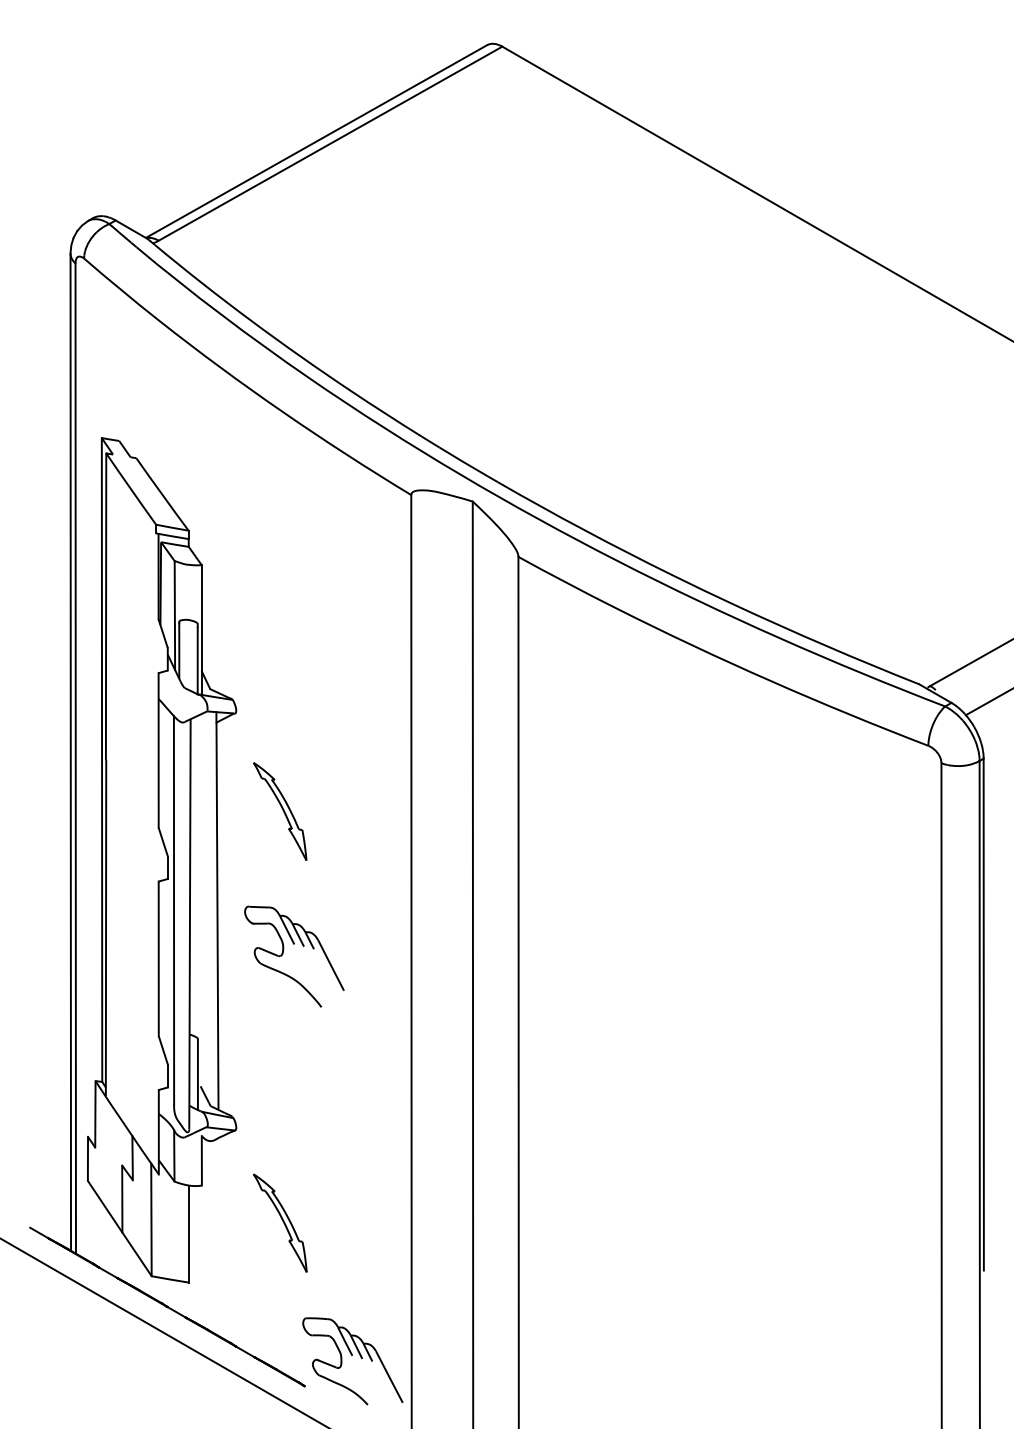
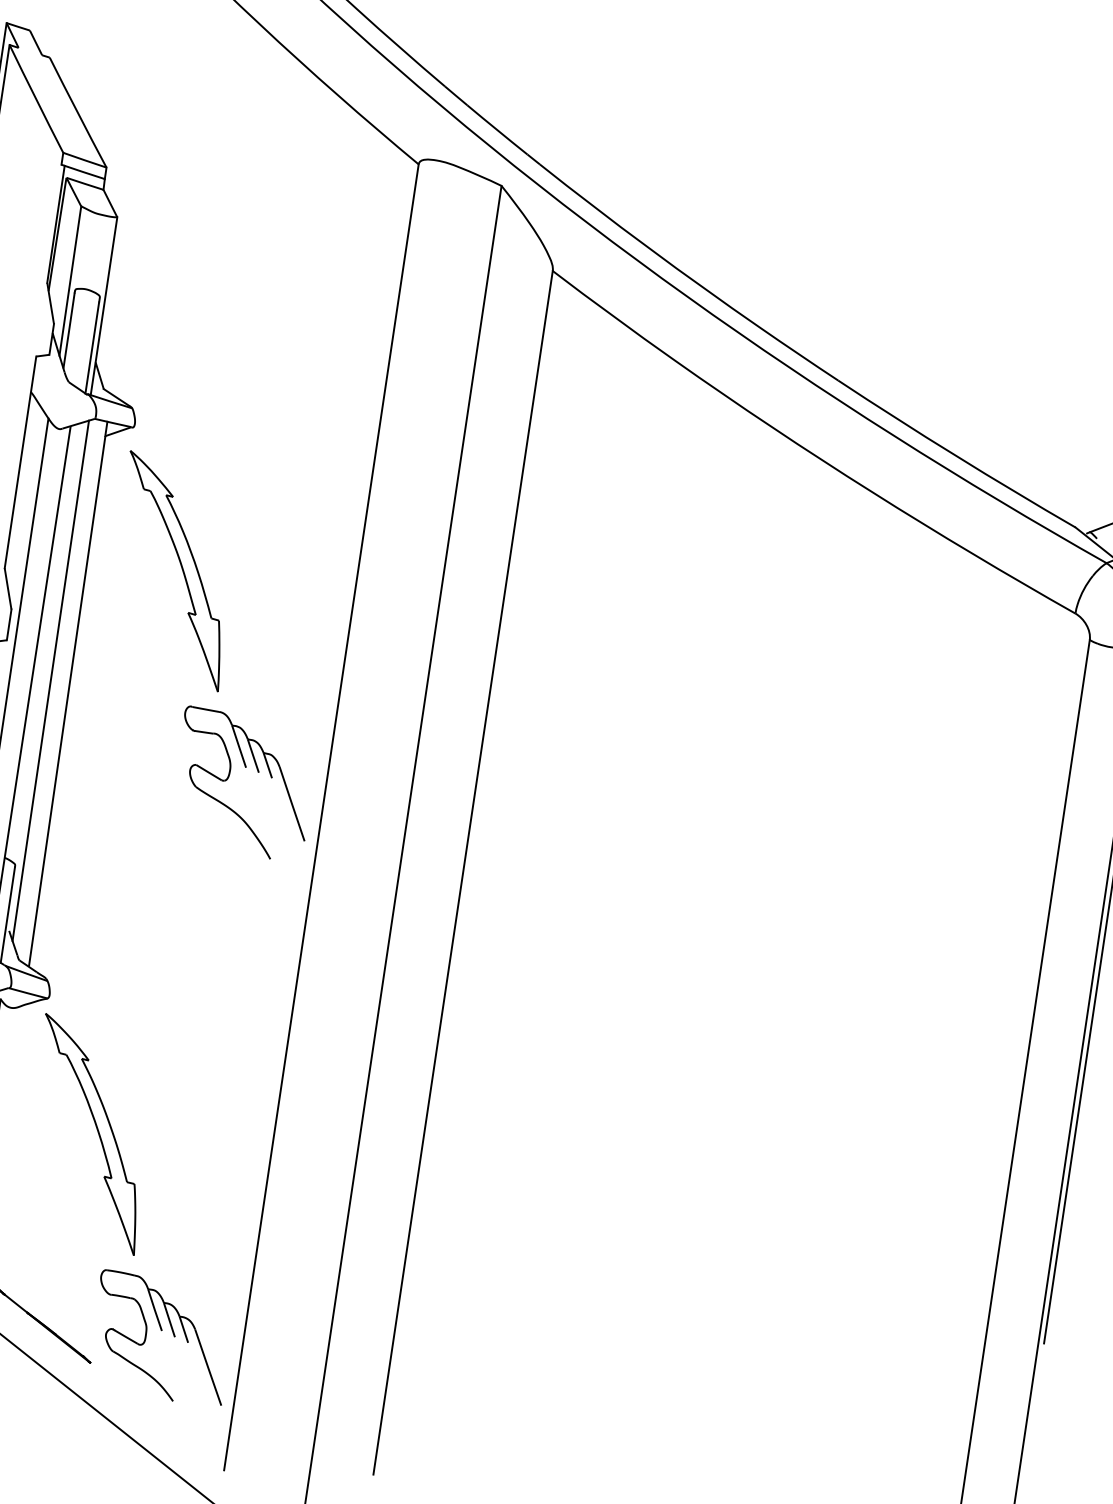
part: (279, 811) -> (173, 570), size x1.67
line: (203, 903) -> (50, 681), added
part: (283, 954) -> (229, 779), moved
part: (280, 1223) -> (90, 1135), size x1.67

